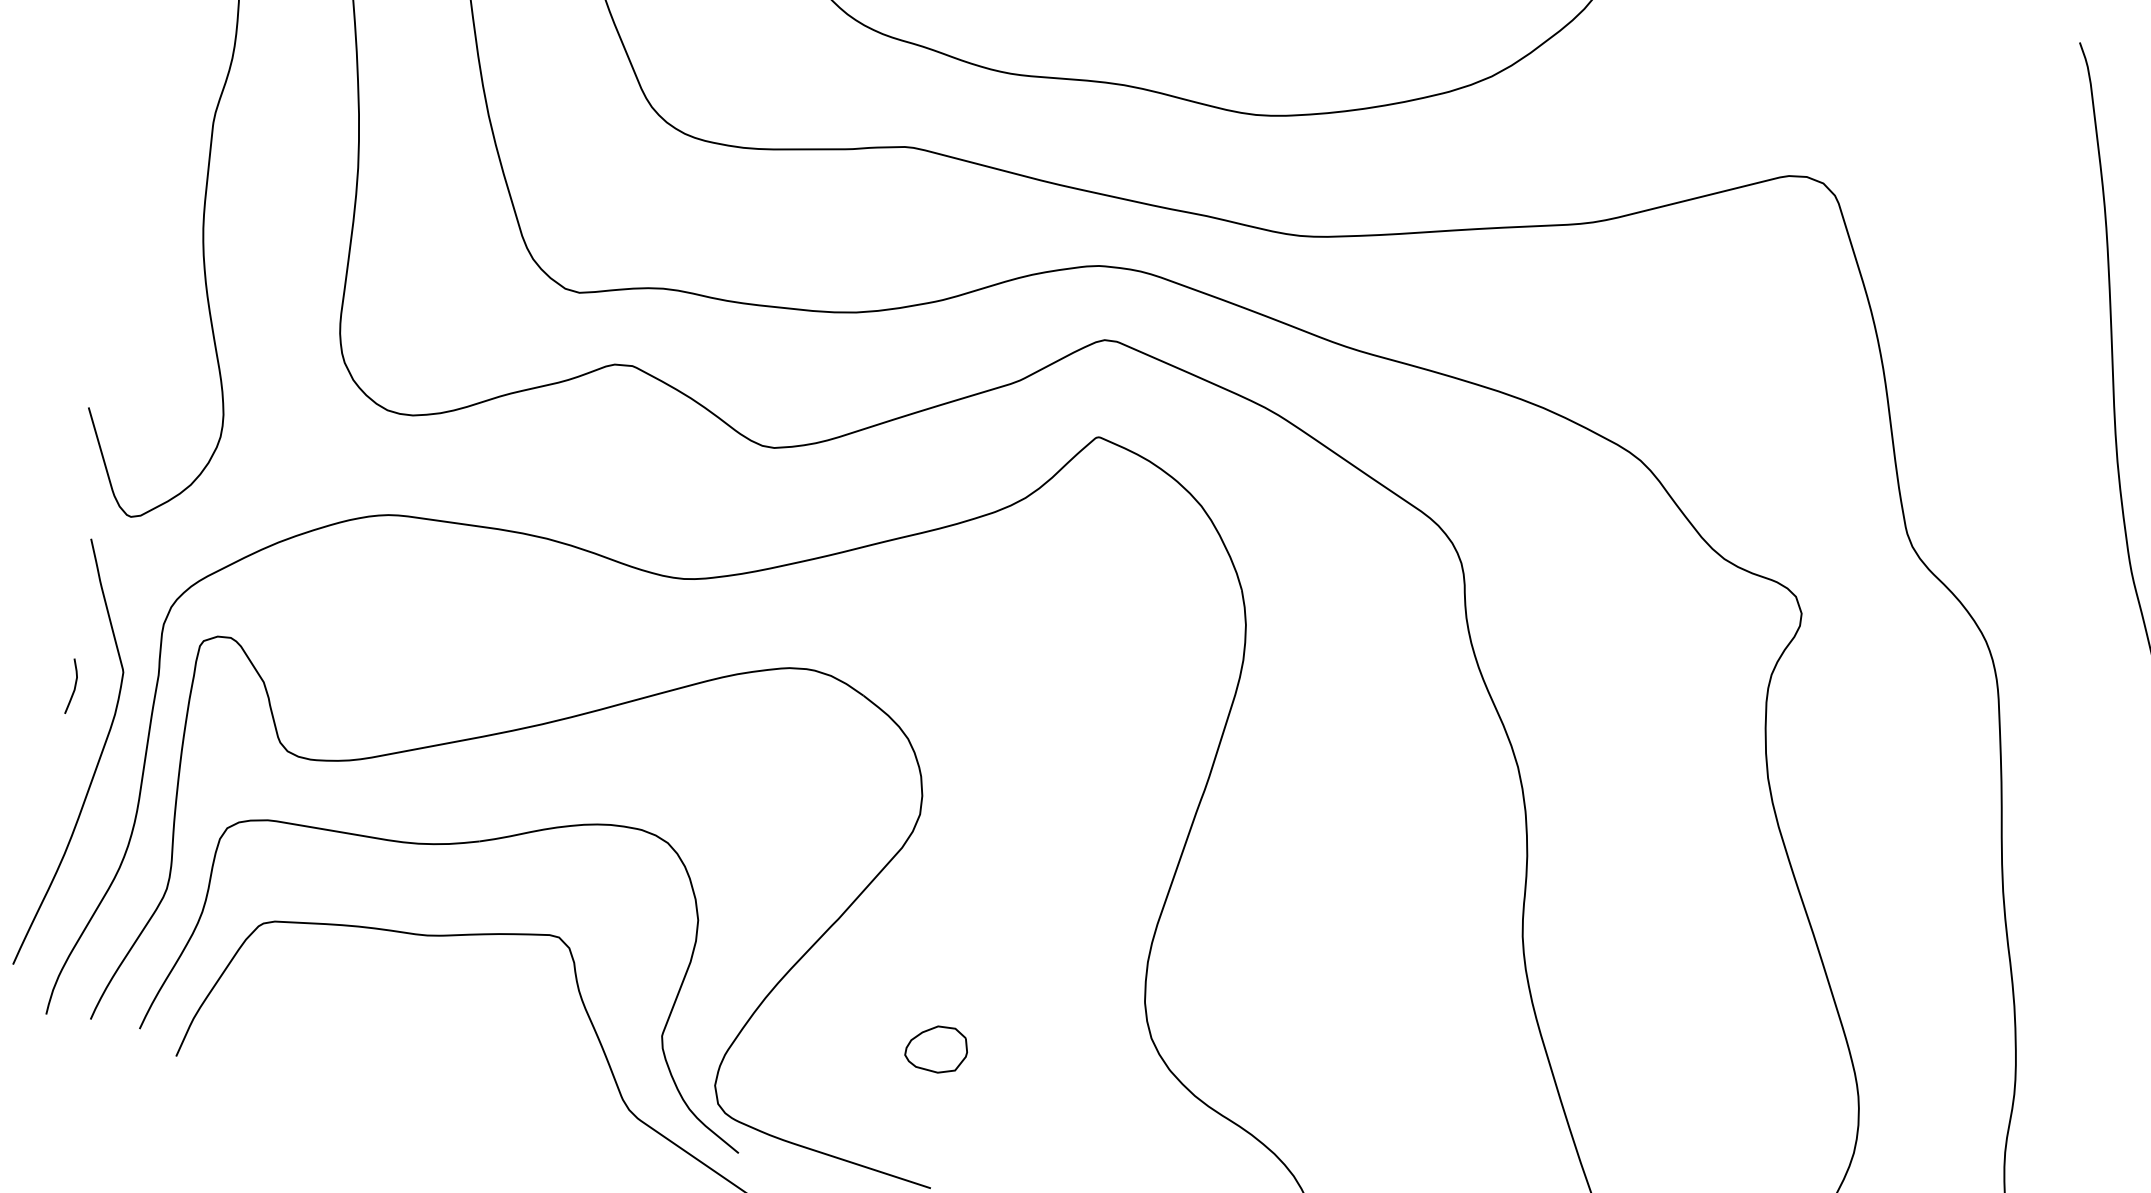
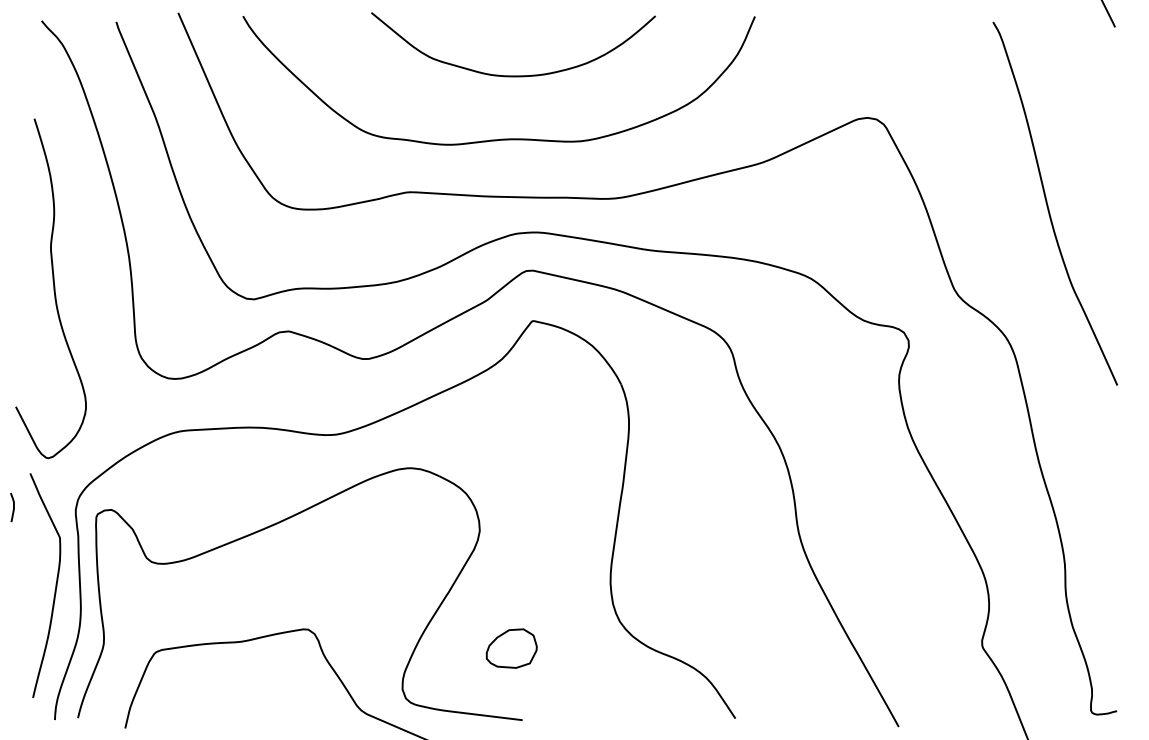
curve: (74, 686) -> (13, 507), moved
part: (461, 845) -> (249, 592), removed
part: (936, 1048) -> (511, 648), size x1.6

